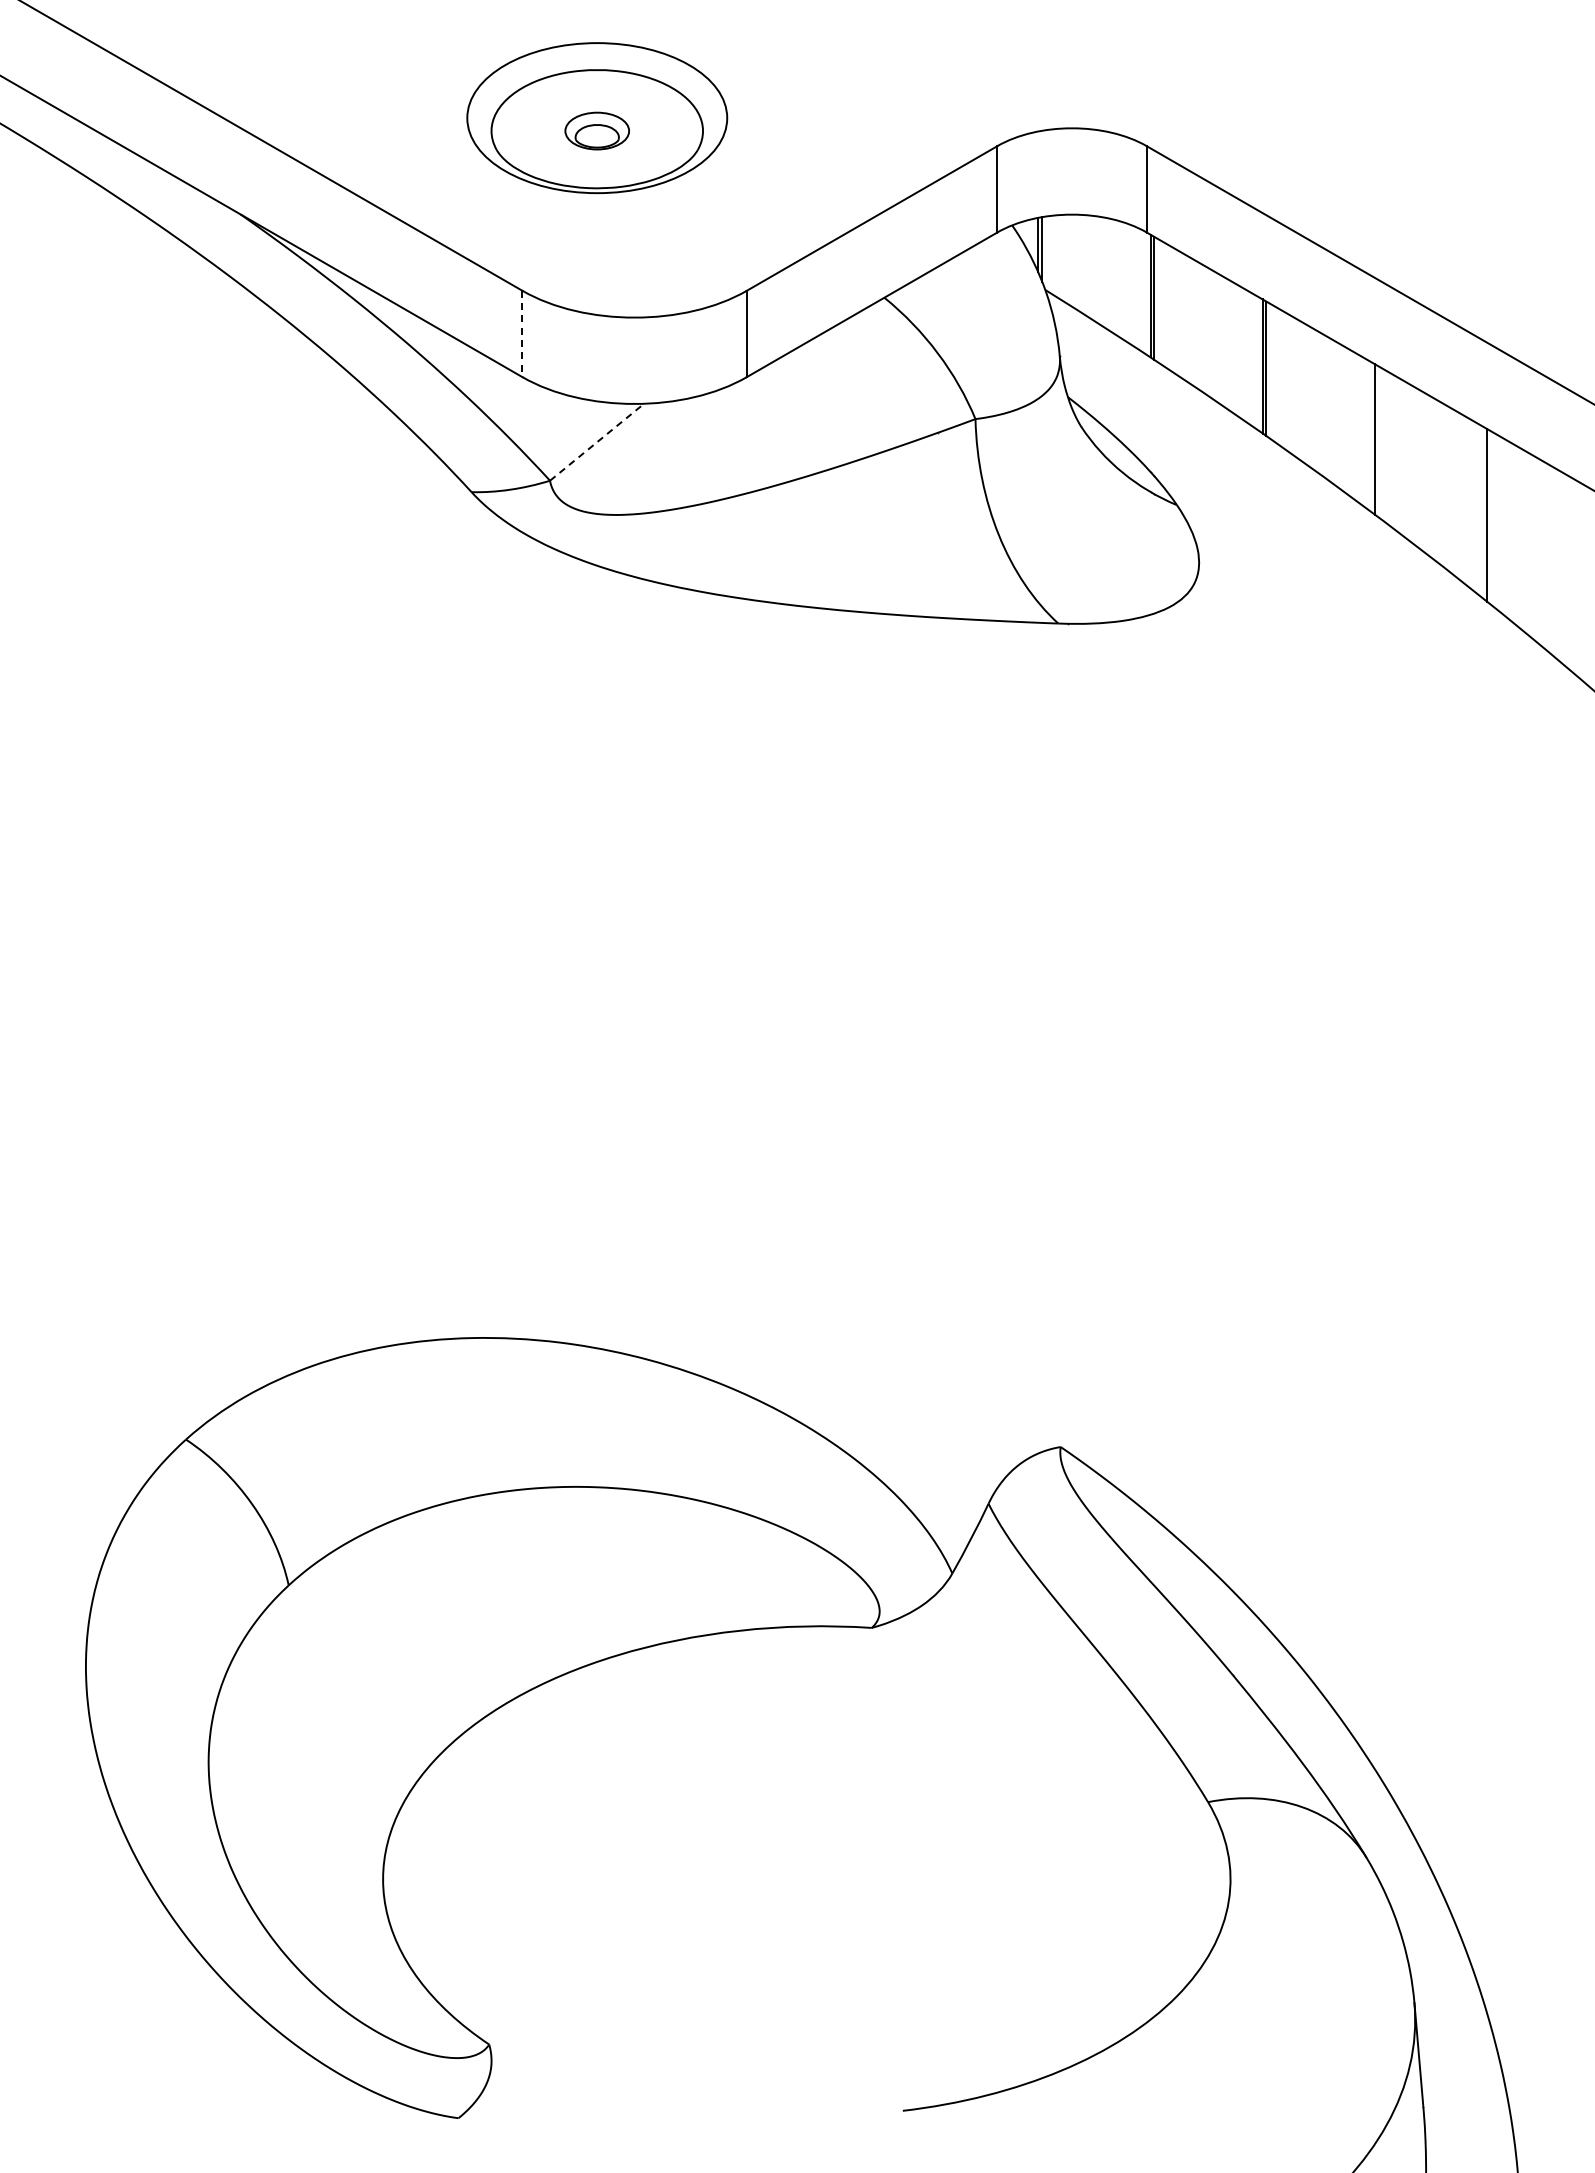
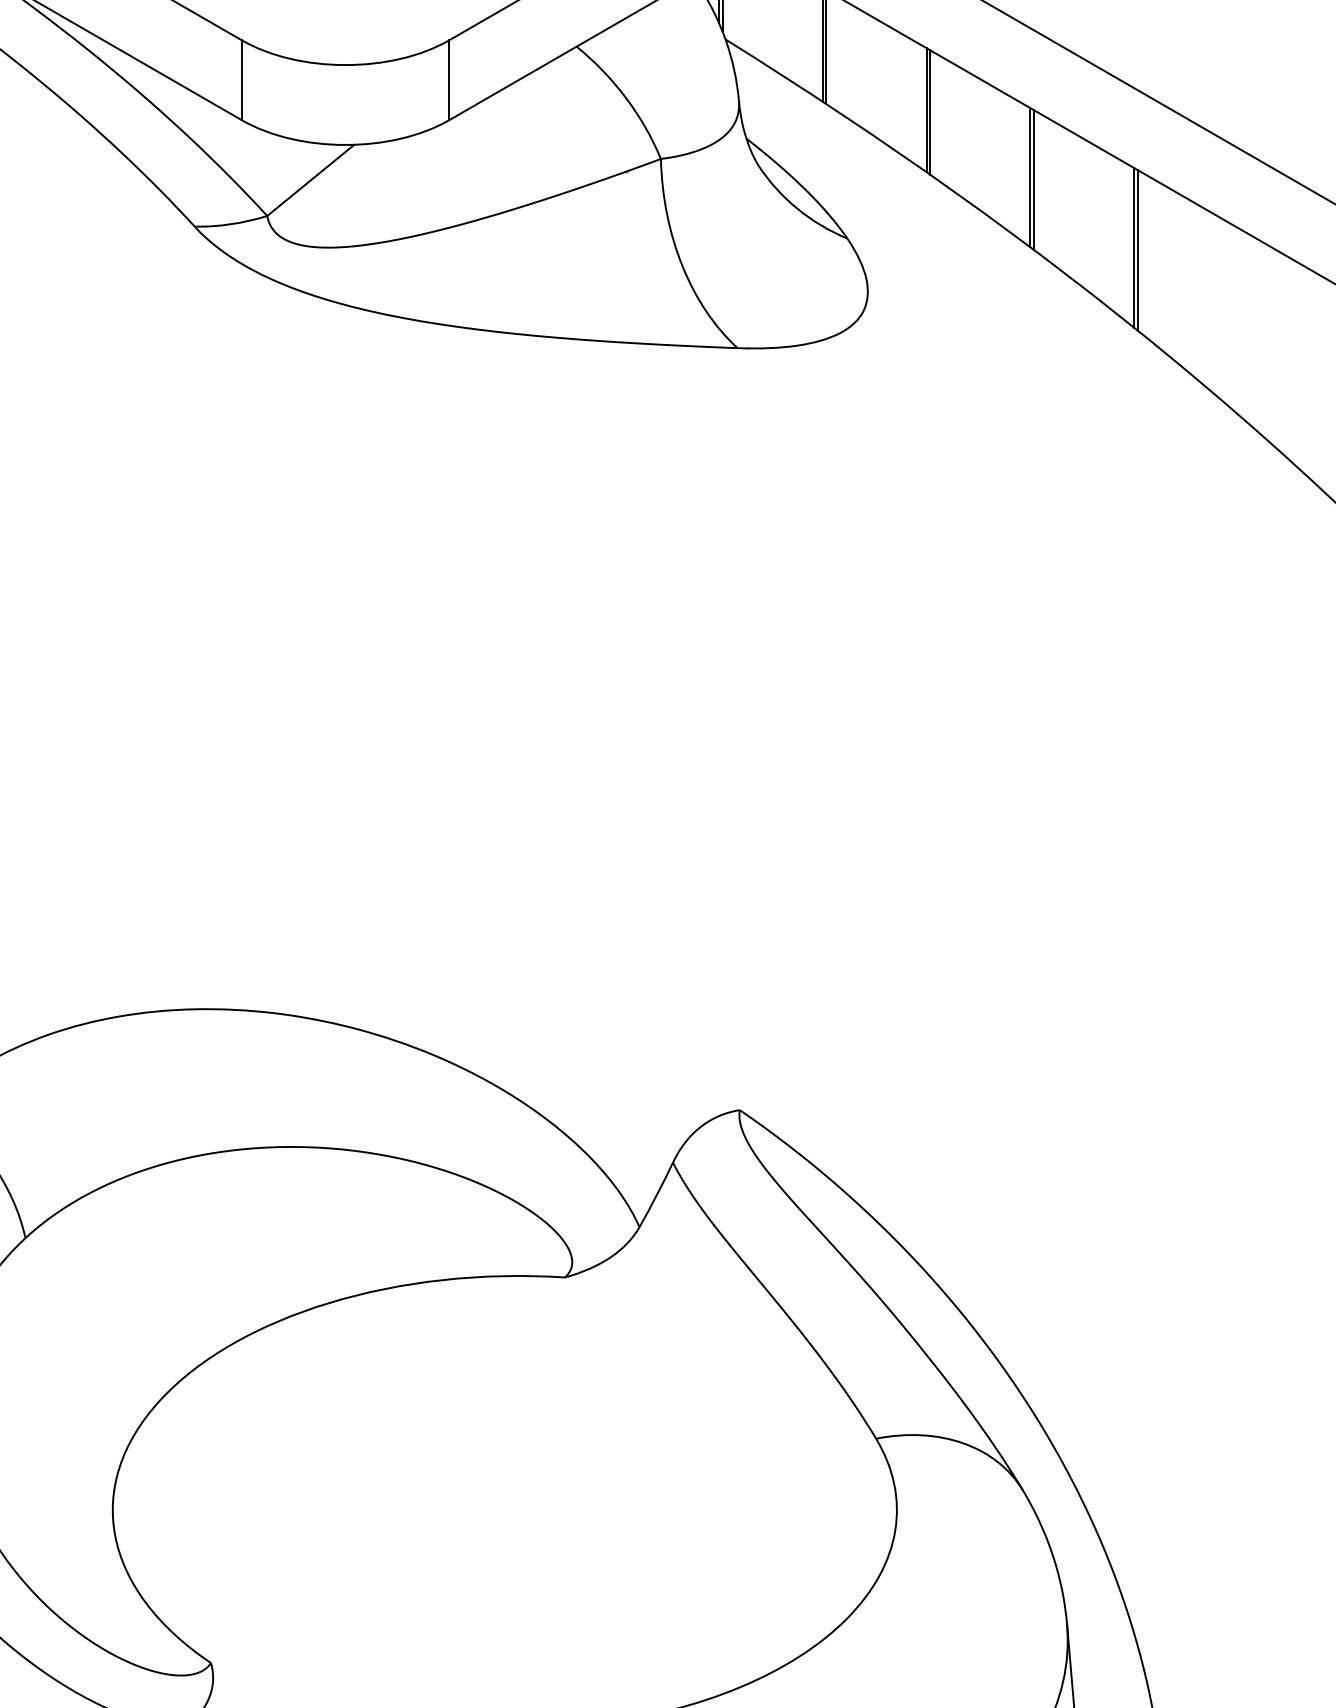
line: (522, 334) -> (241, 80), dashed -> solid
line: (1378, 441) -> (1033, 179), added
line: (597, 442) -> (311, 180), dashed -> solid
line: (1490, 517) -> (1137, 250), added

